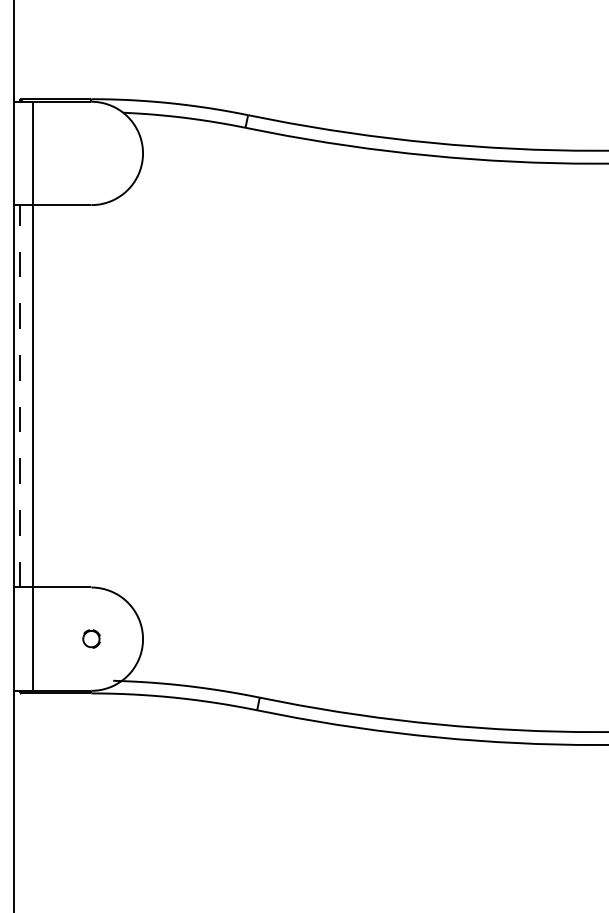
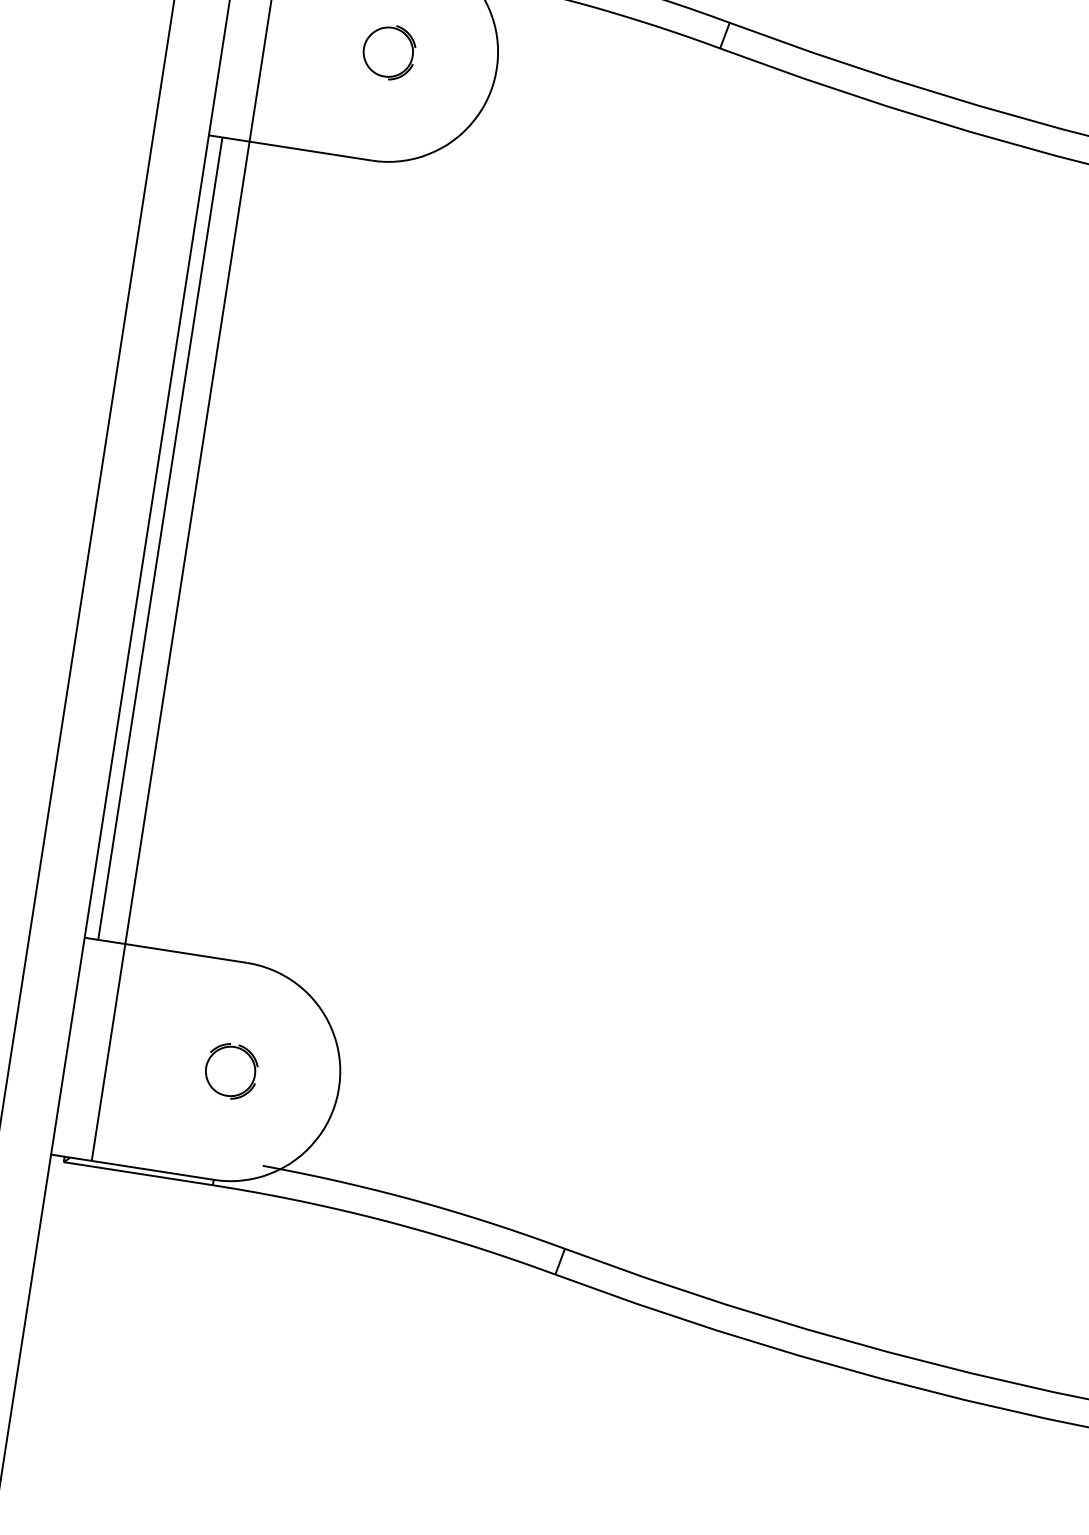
part: (91, 152) -> (388, 50), added
line: (20, 395) -> (161, 537), dashed -> solid
part: (91, 638) -> (231, 1070), size x1.43

